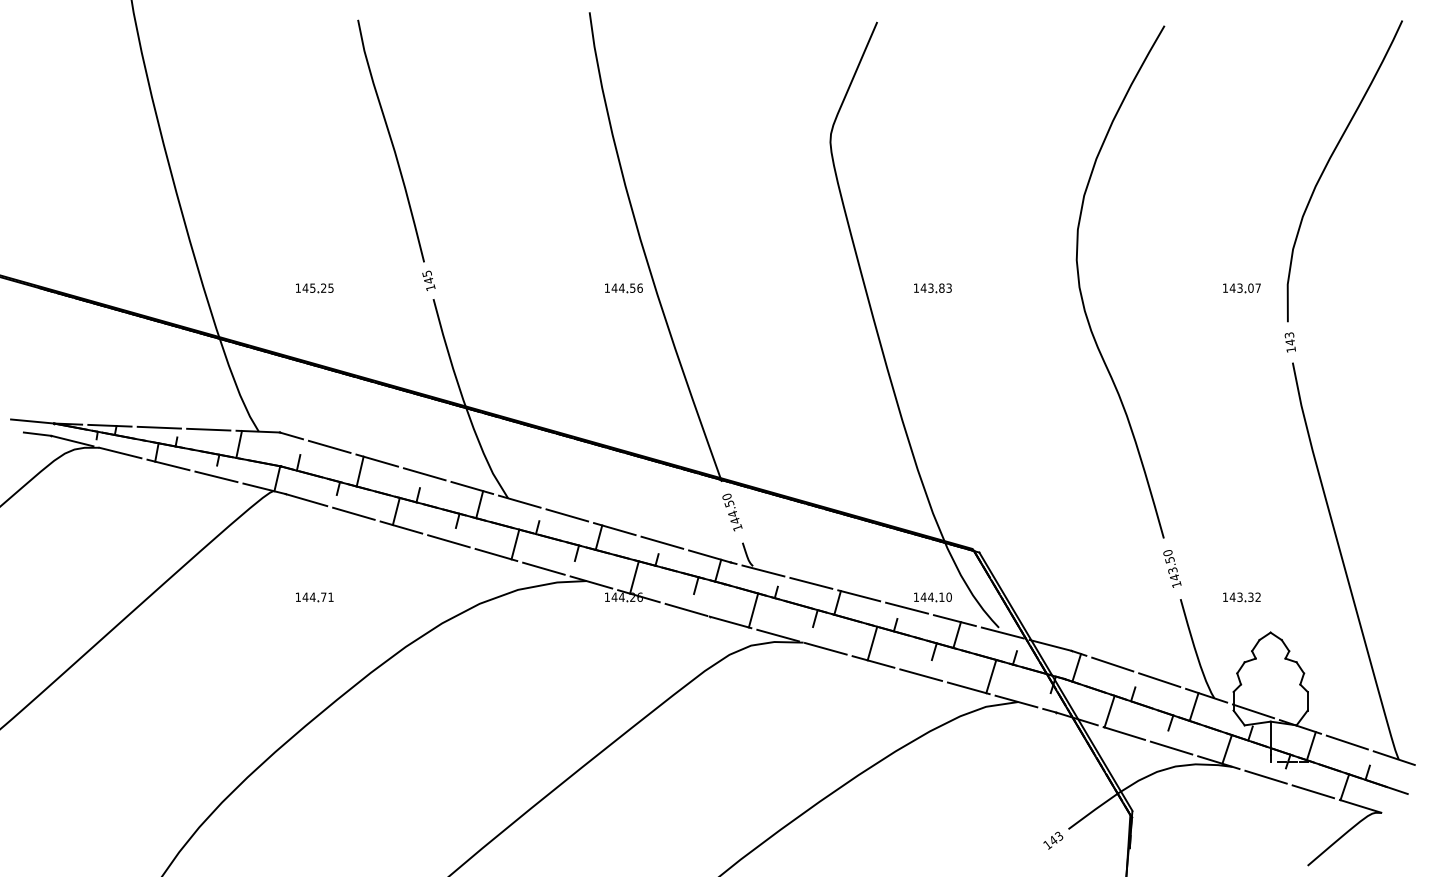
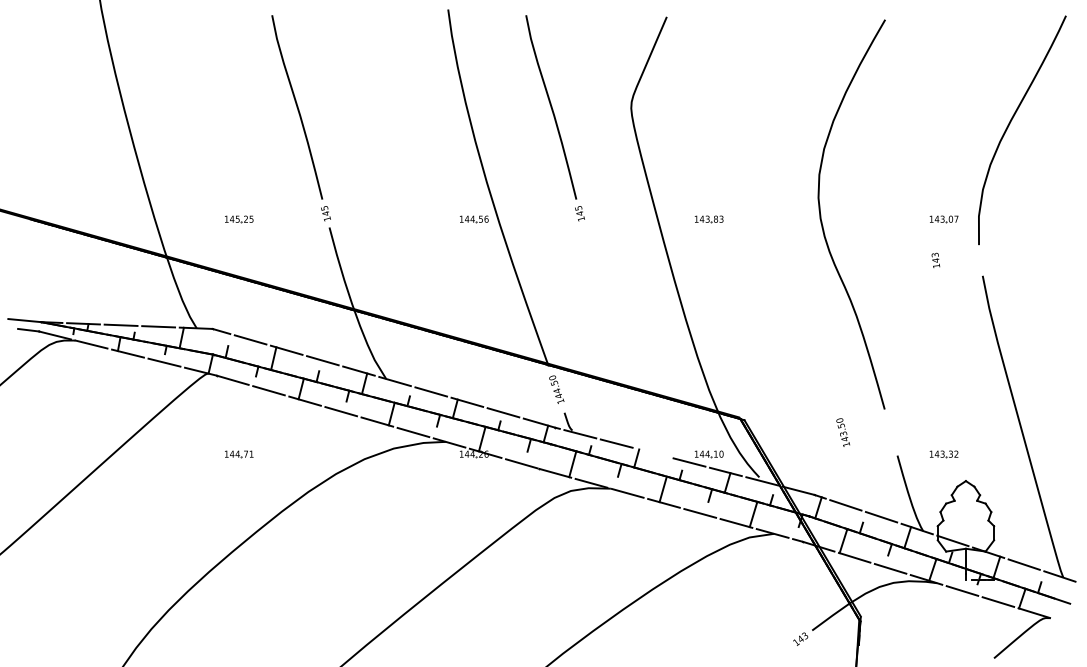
part: (729, 155) -> (554, 118), added
text: (1289, 341) -> (935, 259), moved
text: (1171, 568) -> (842, 432), moved
line: (859, 595) -> (653, 452), removed

